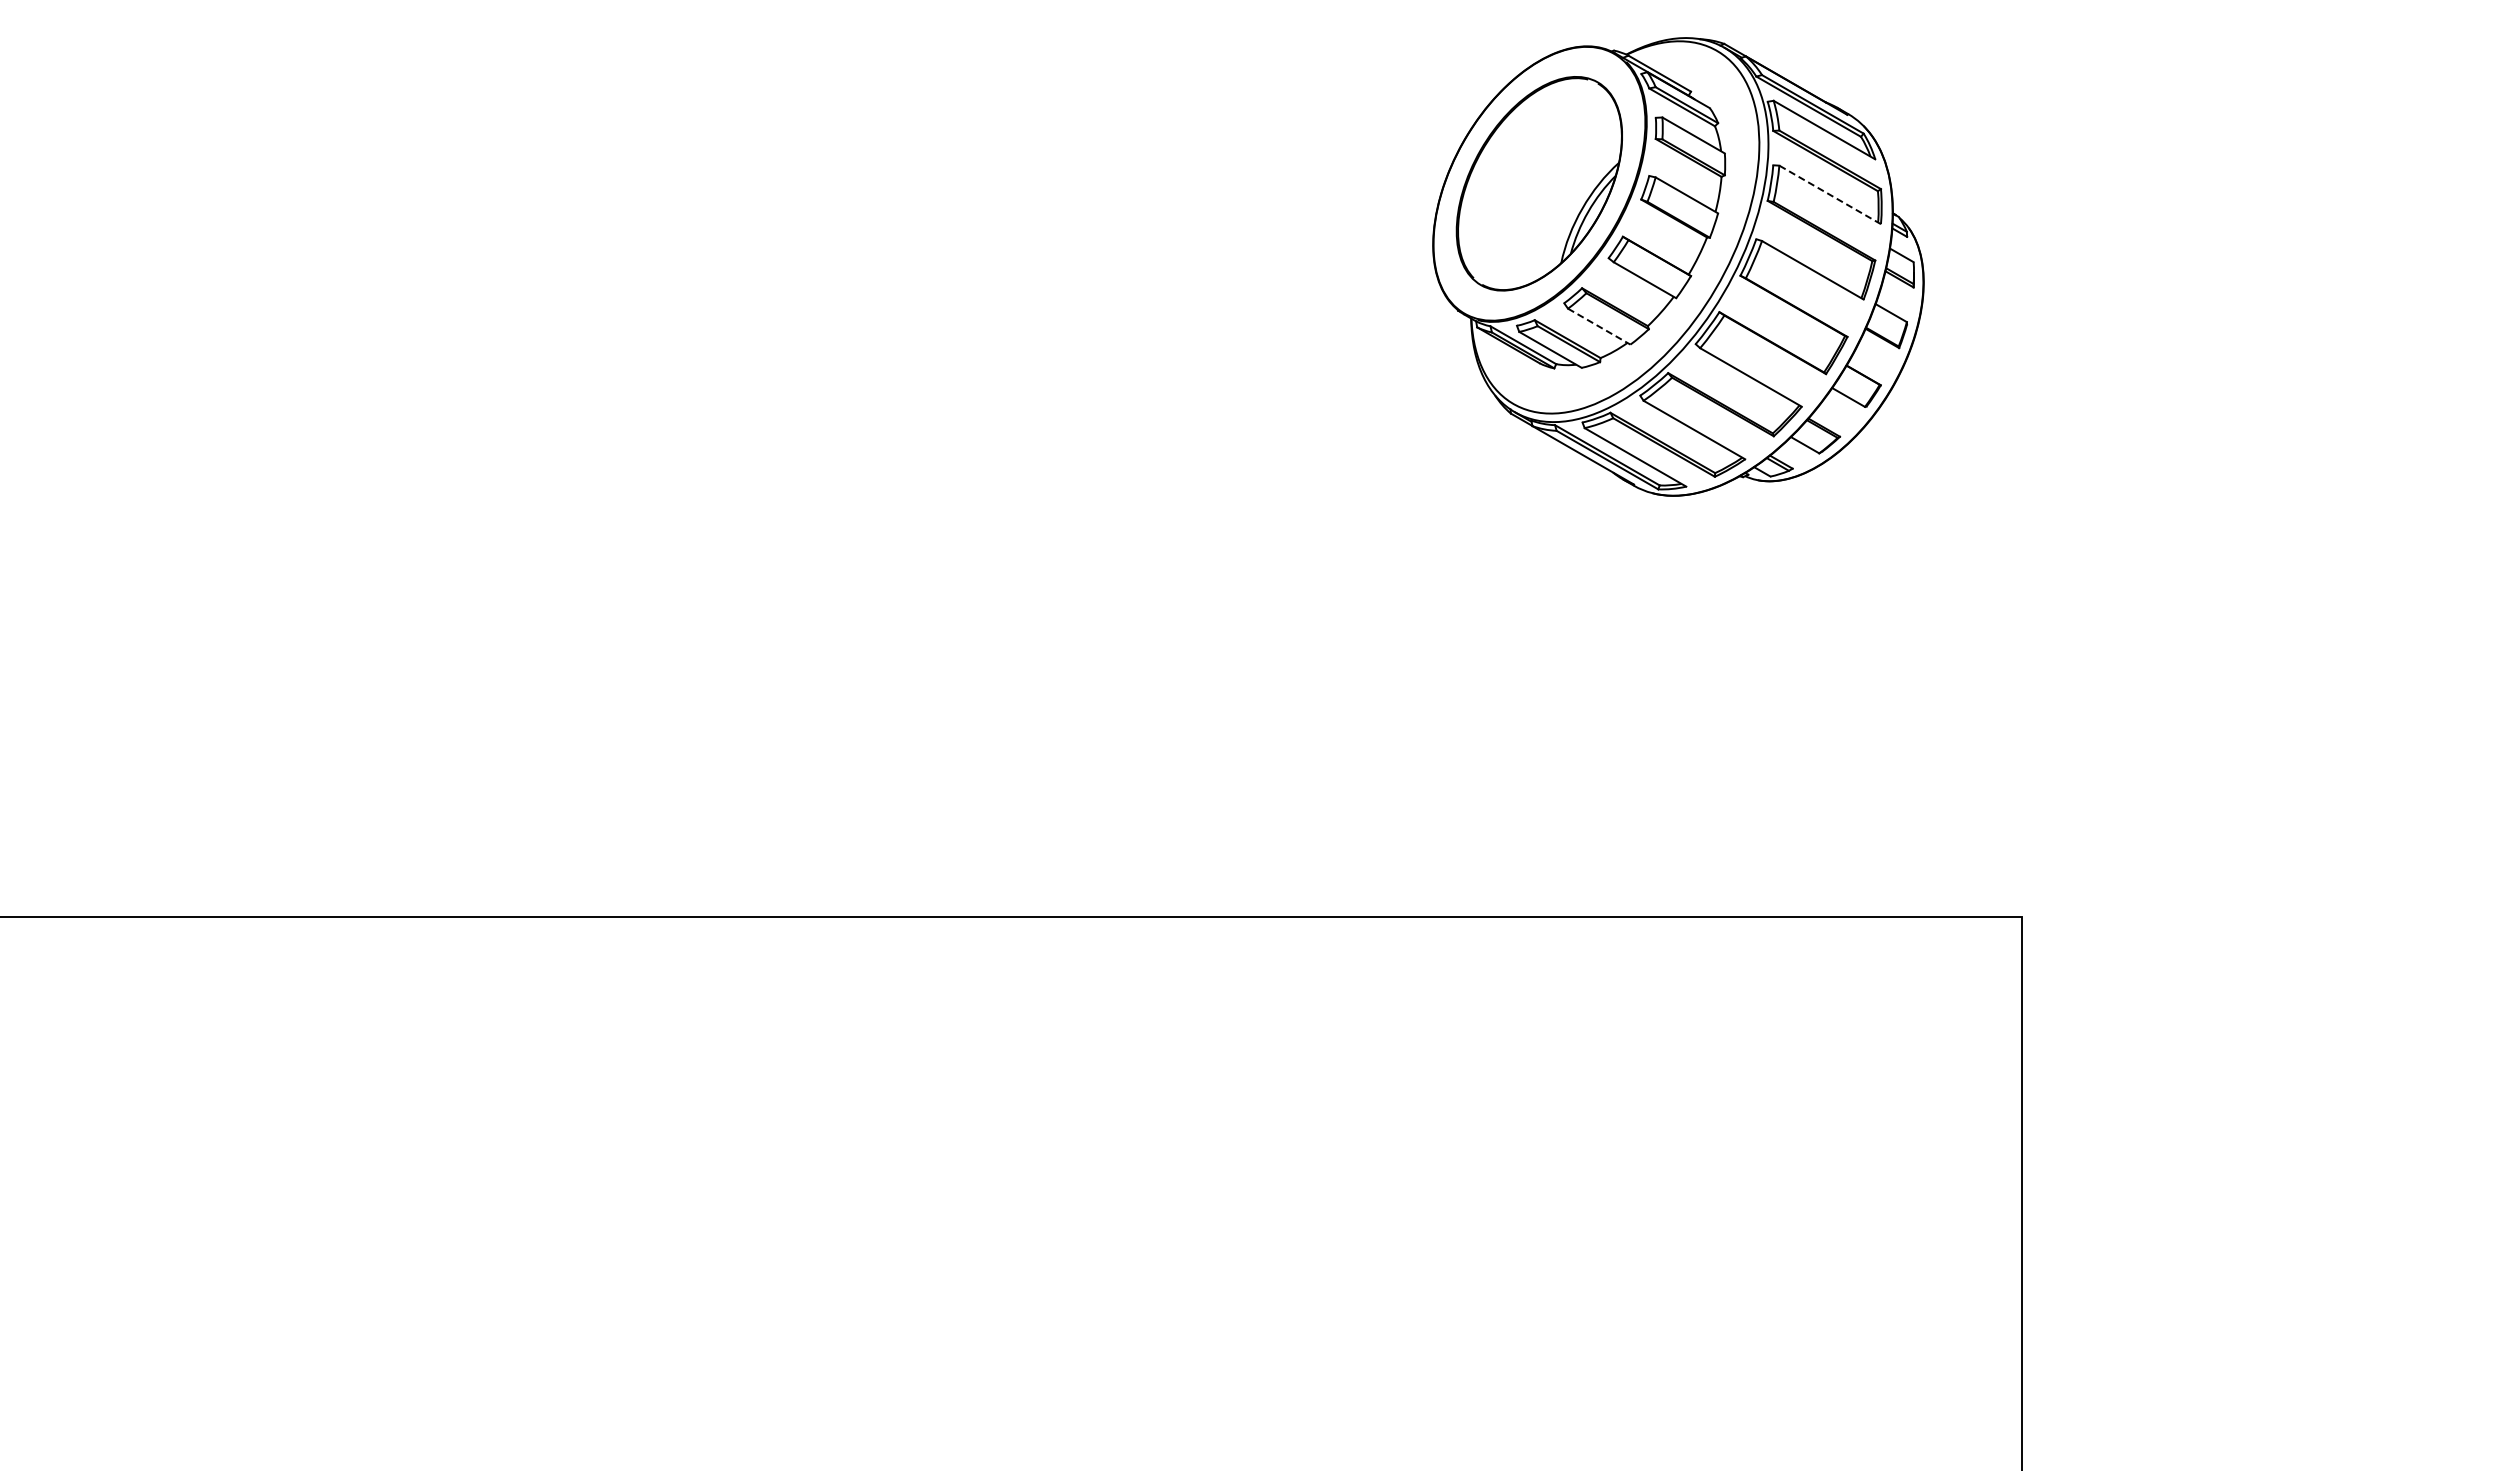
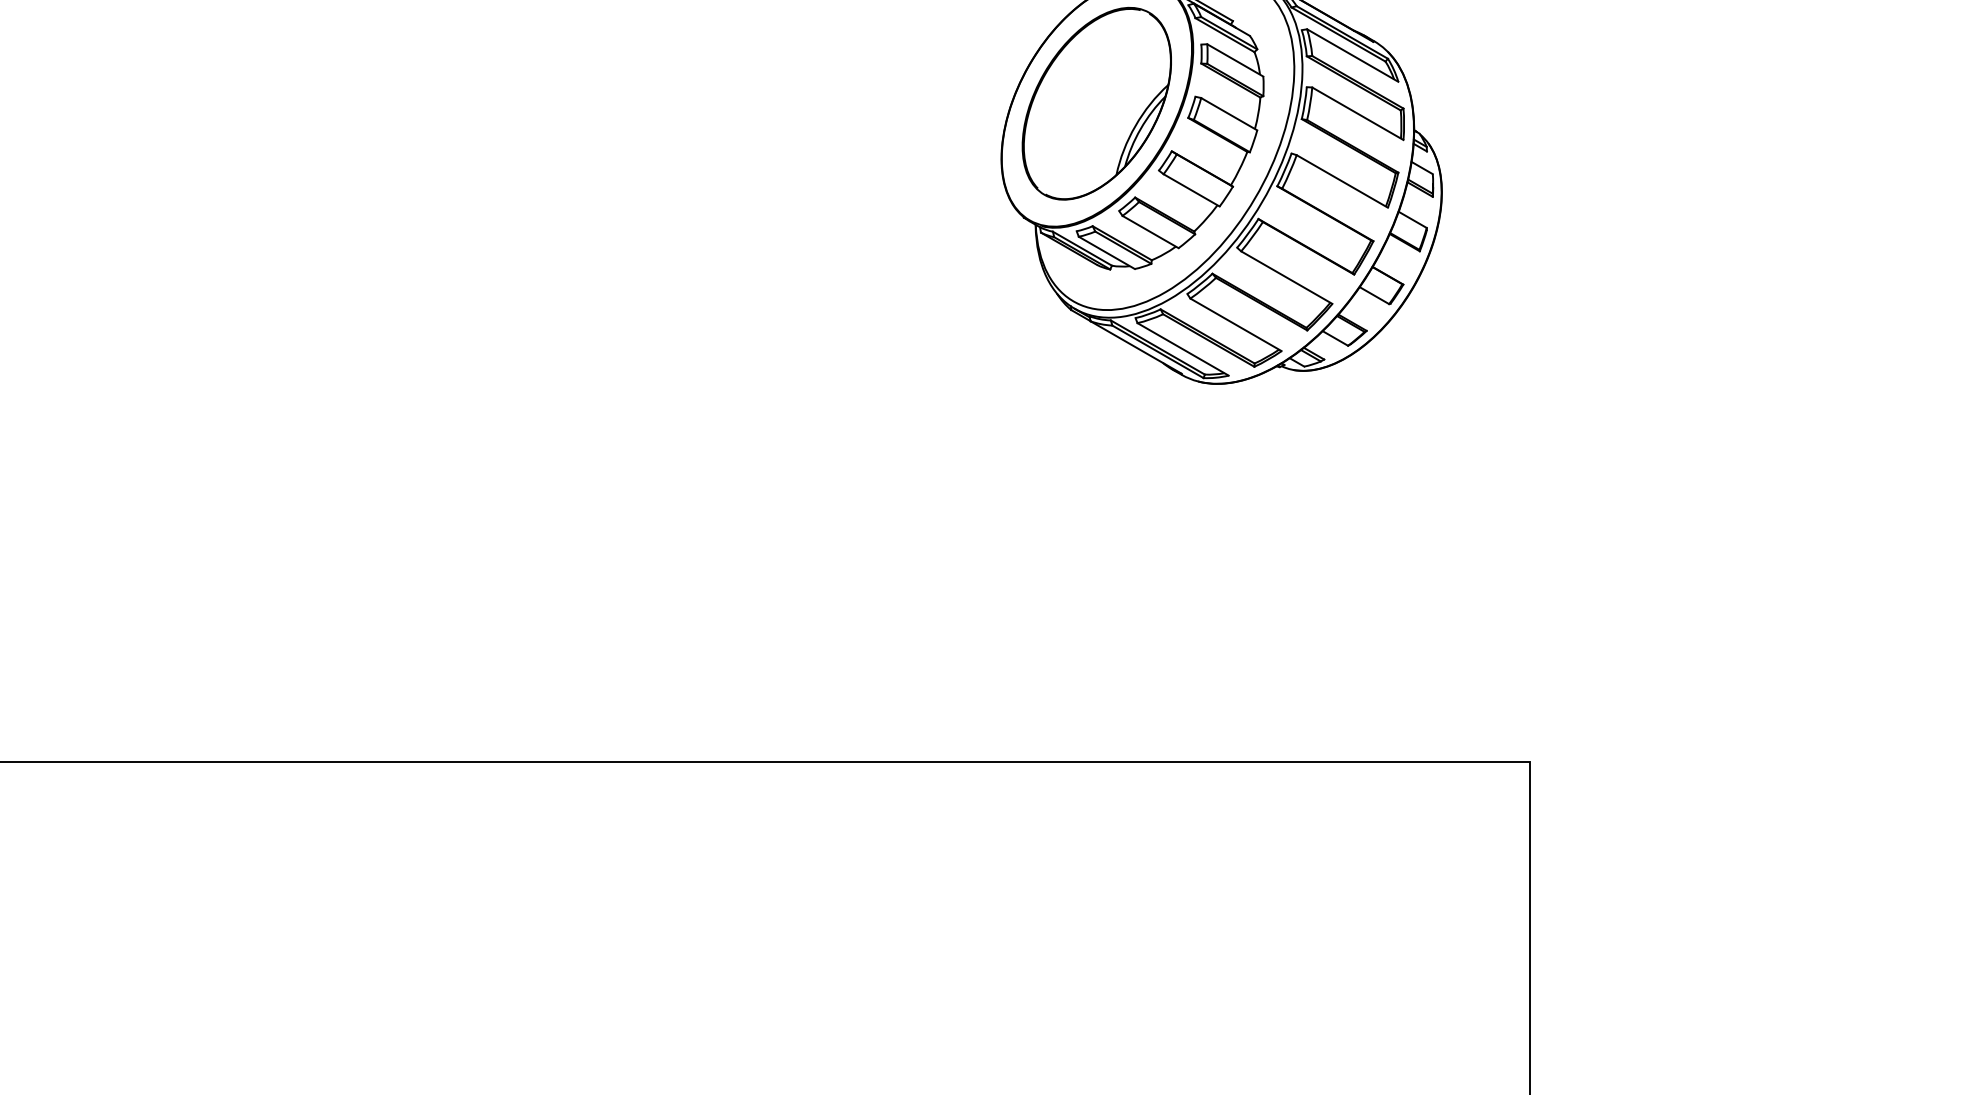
line: (1830, 194) -> (1358, 113), dashed -> solid
line: (1599, 326) -> (1150, 231), dashed -> solid

